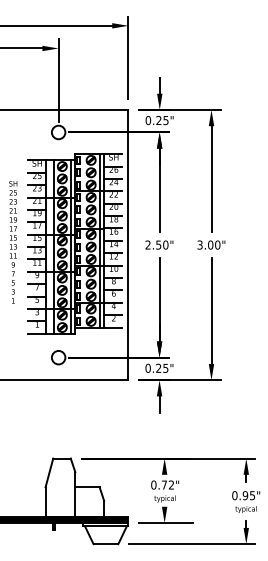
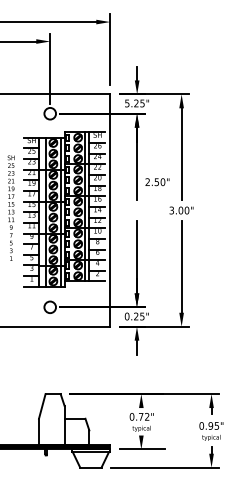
text: (148, 120) -> (127, 103), 0.25" -> 5.25"
text: (159, 244) -> (157, 181), moved

